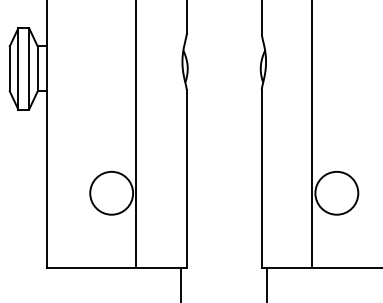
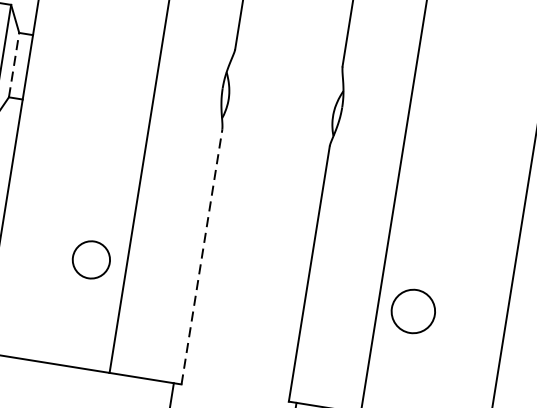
line: (37, 68) -> (13, 64), solid -> dashed
line: (186, 178) -> (201, 255), solid -> dashed
circle: (111, 192) -> (91, 258), size x0.6
circle: (336, 192) -> (413, 310), size x0.7

